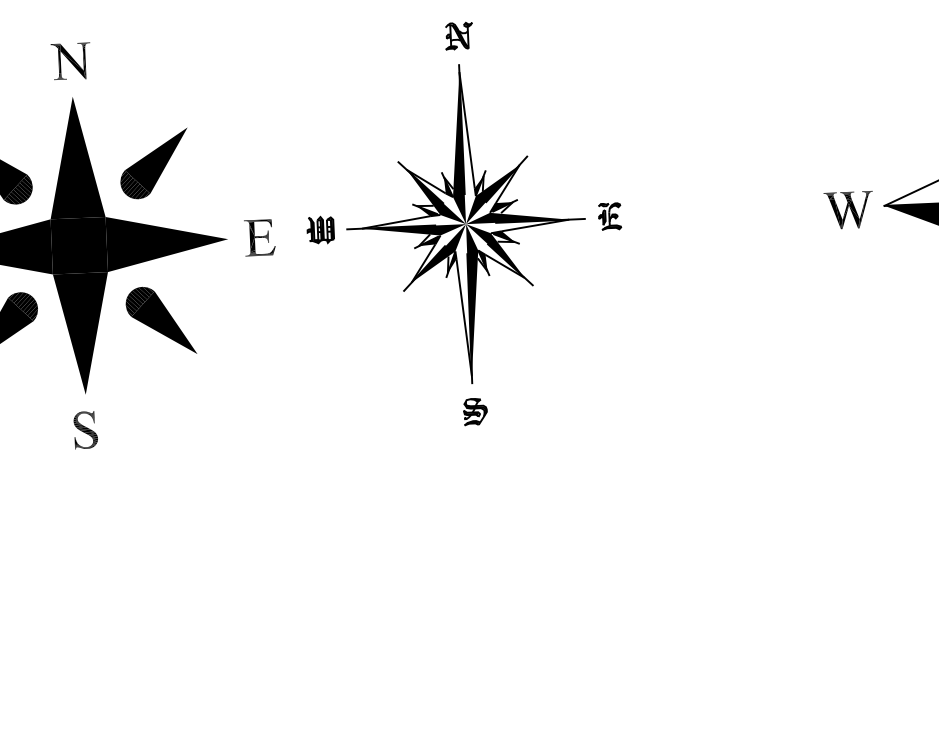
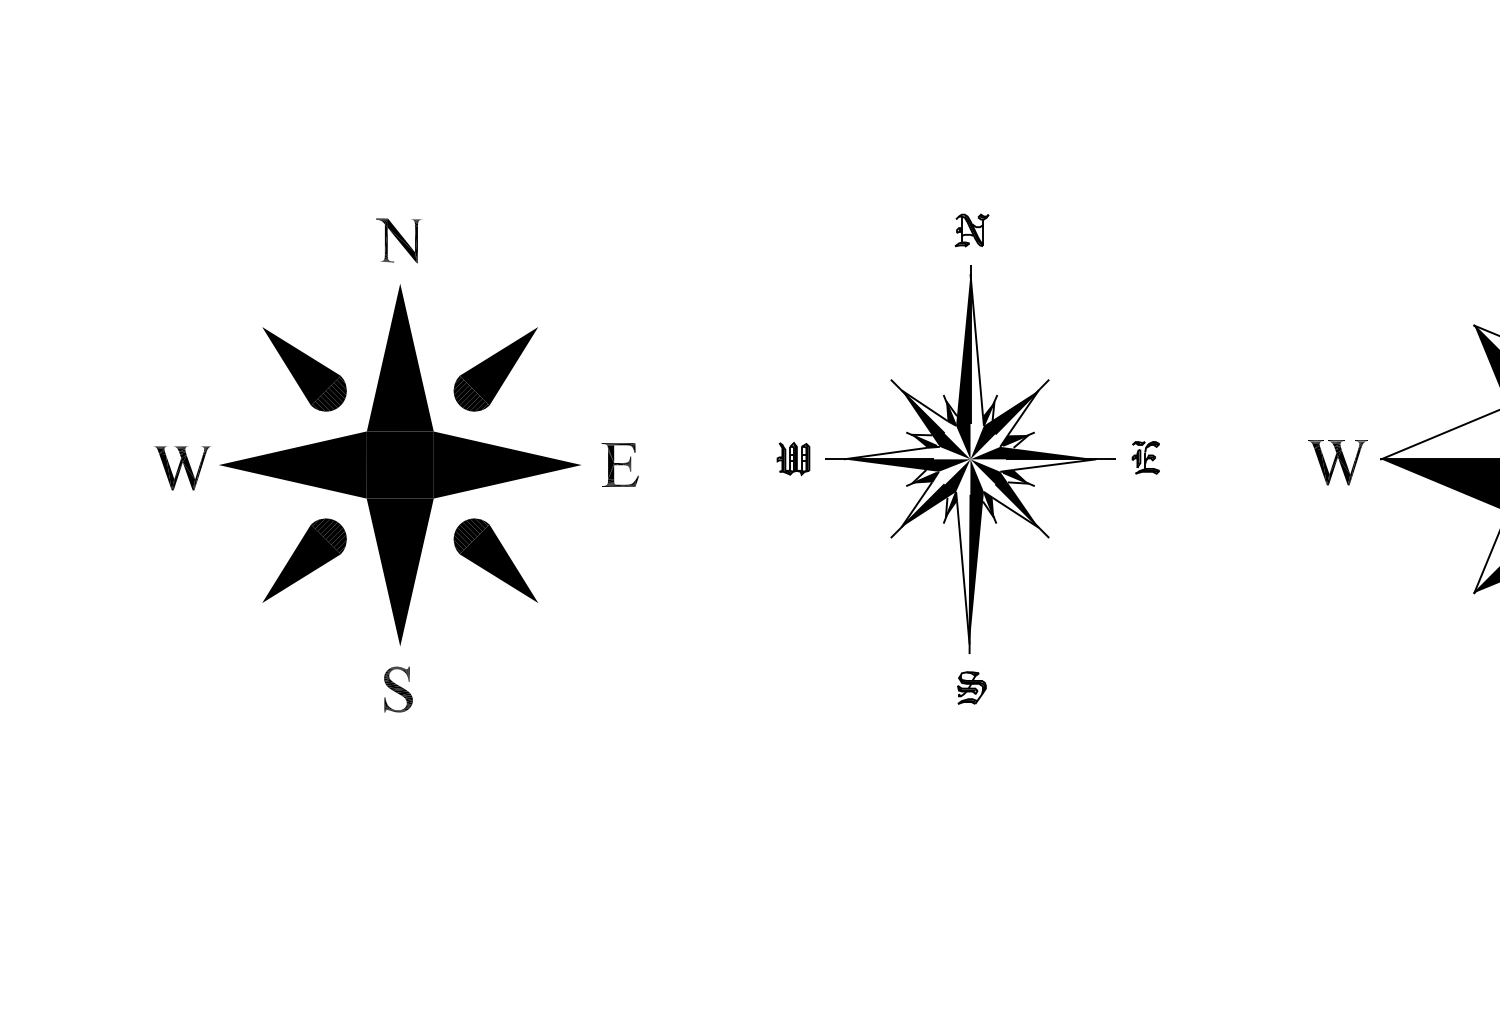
part: (463, 223) -> (967, 458), moved

